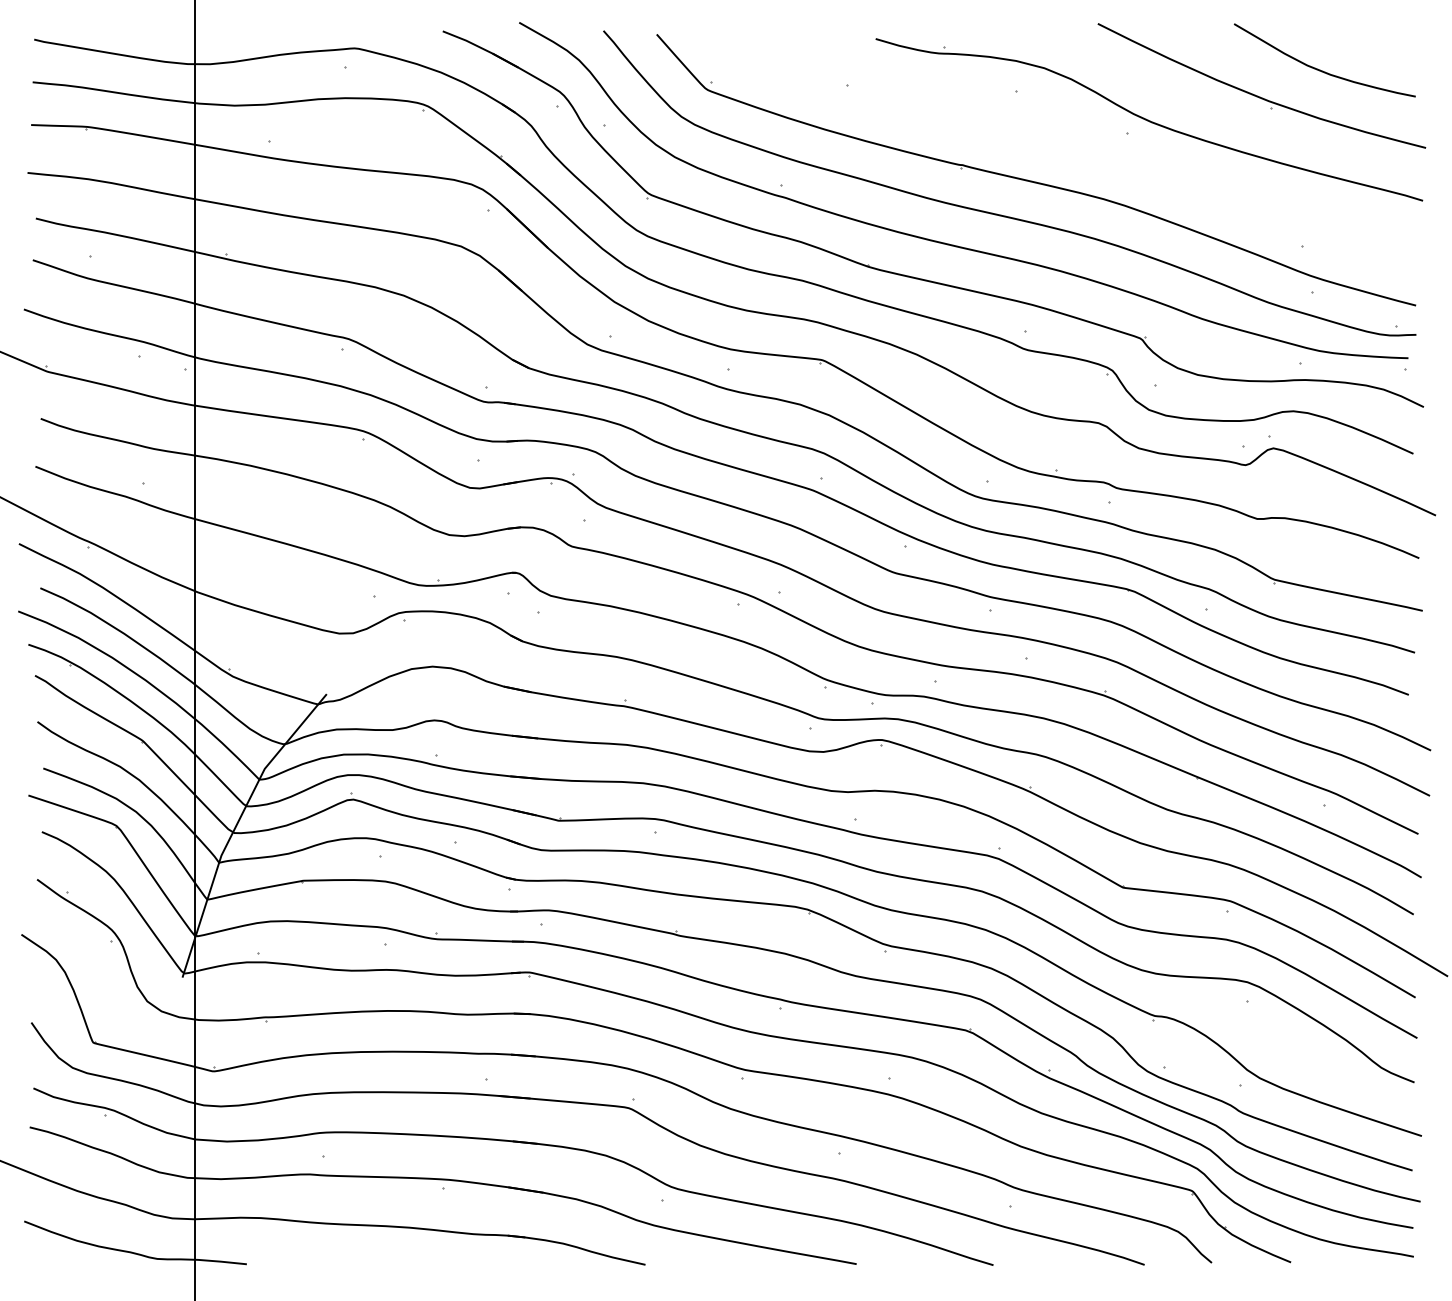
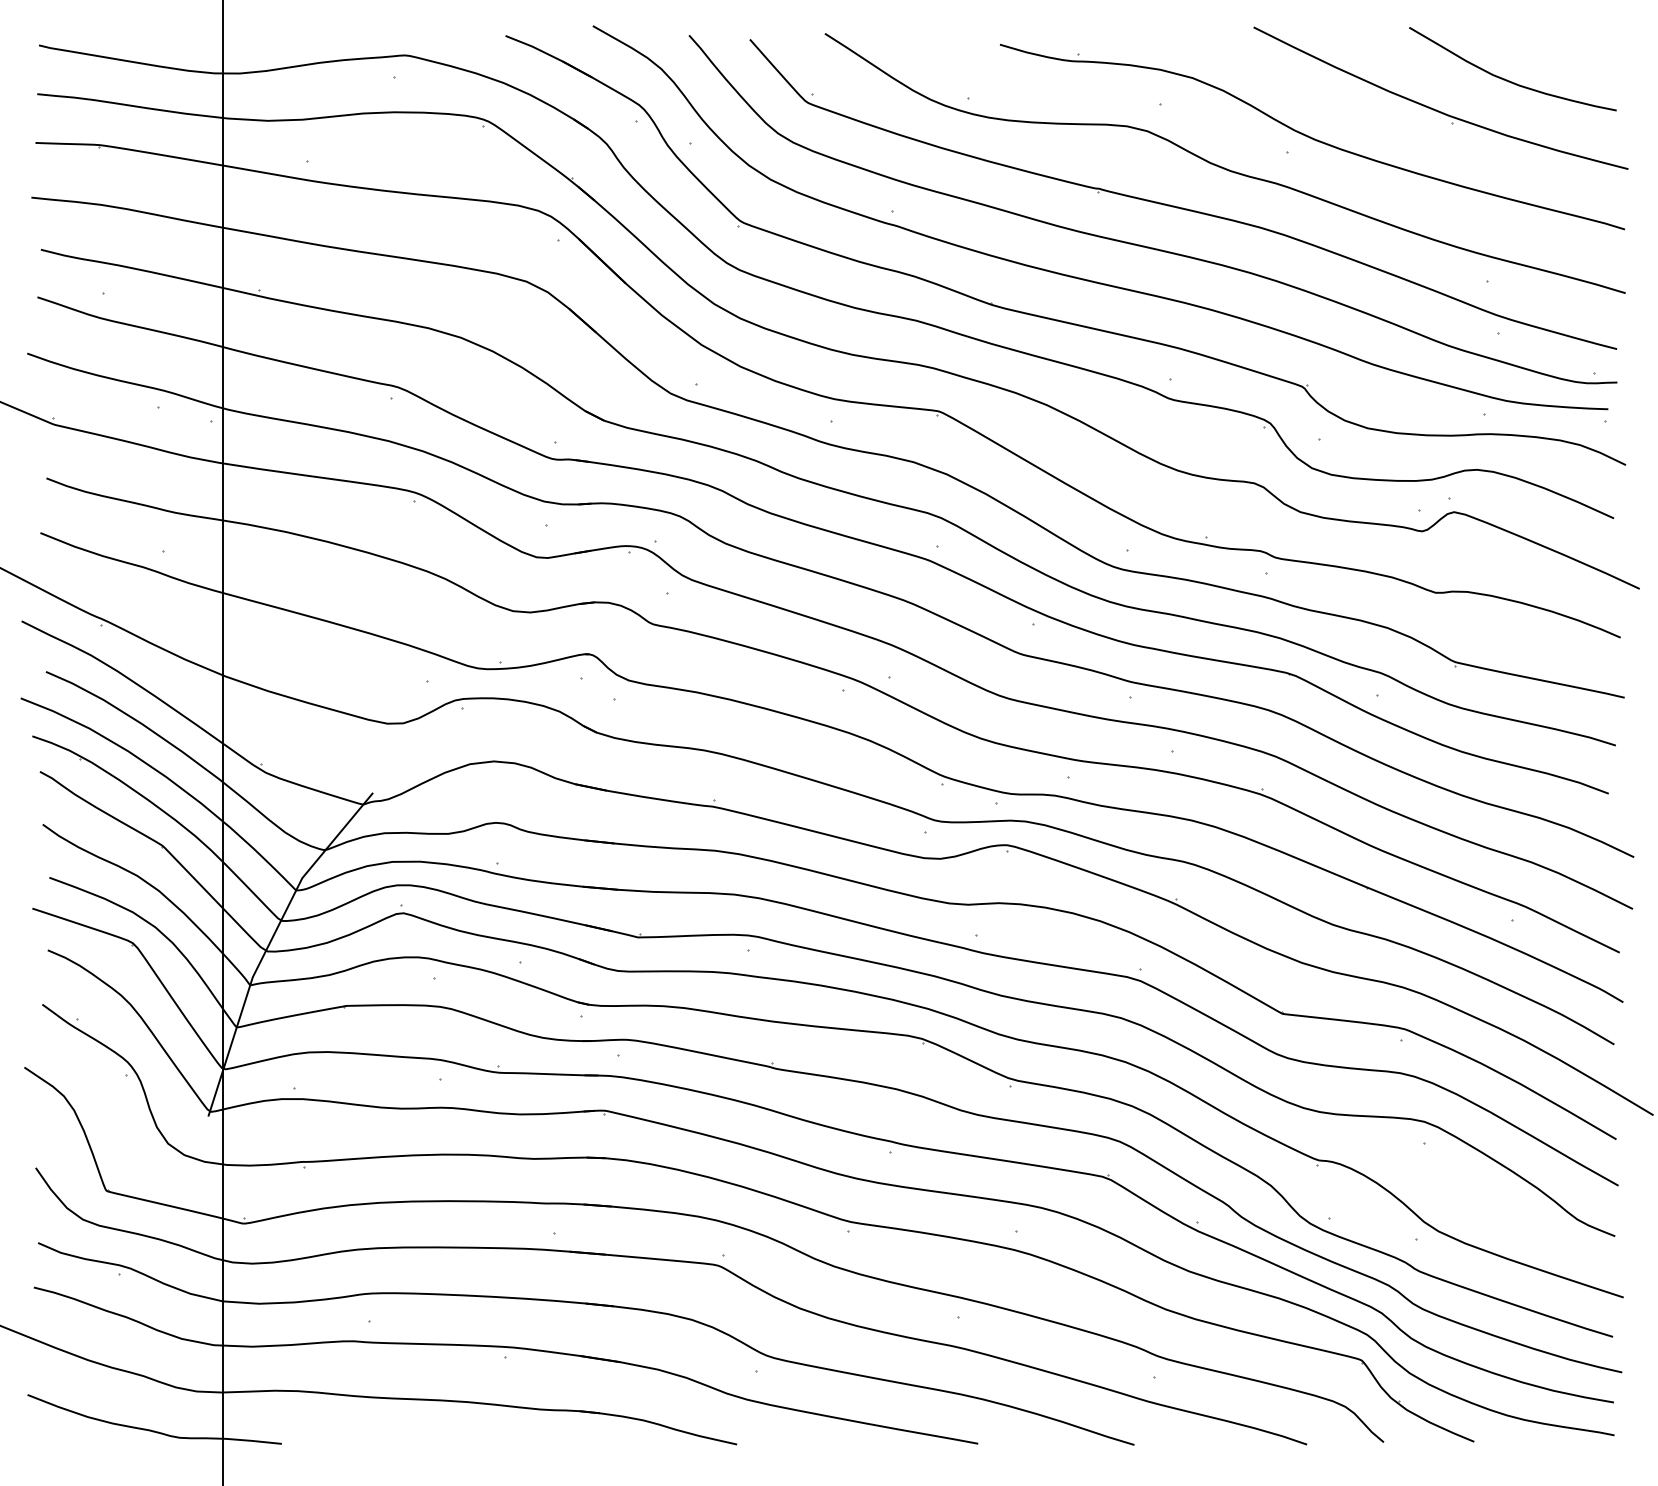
curve: (1070, 145) -> (1222, 166), added

